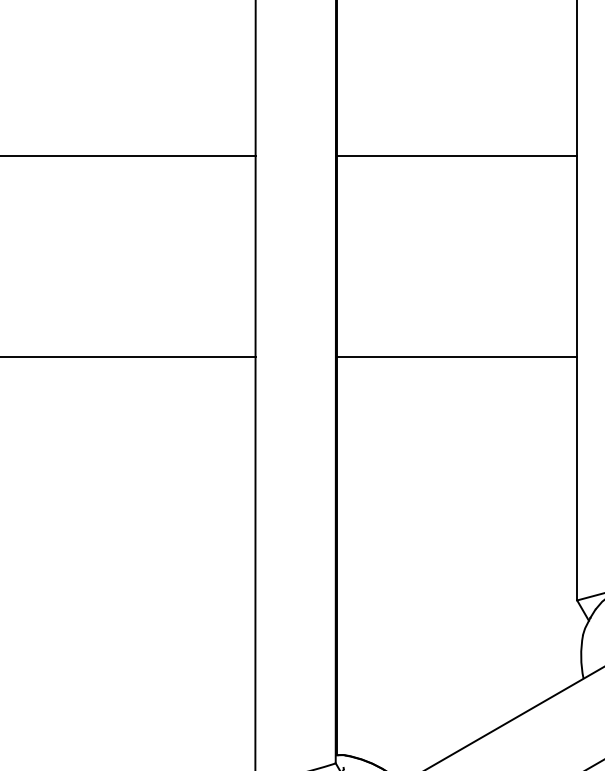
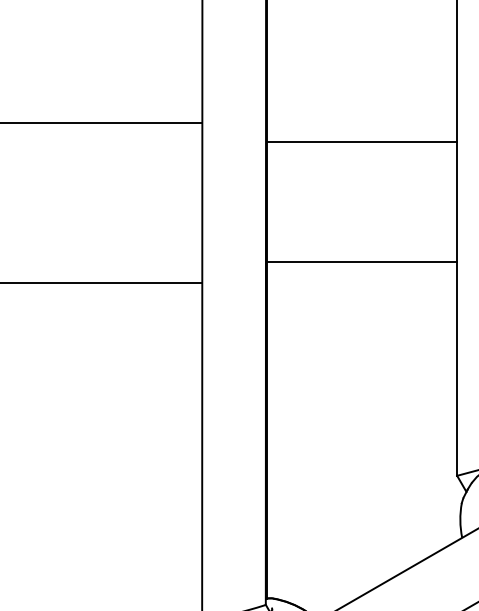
line: (456, 155) -> (361, 141), moved
line: (456, 356) -> (361, 261), moved

